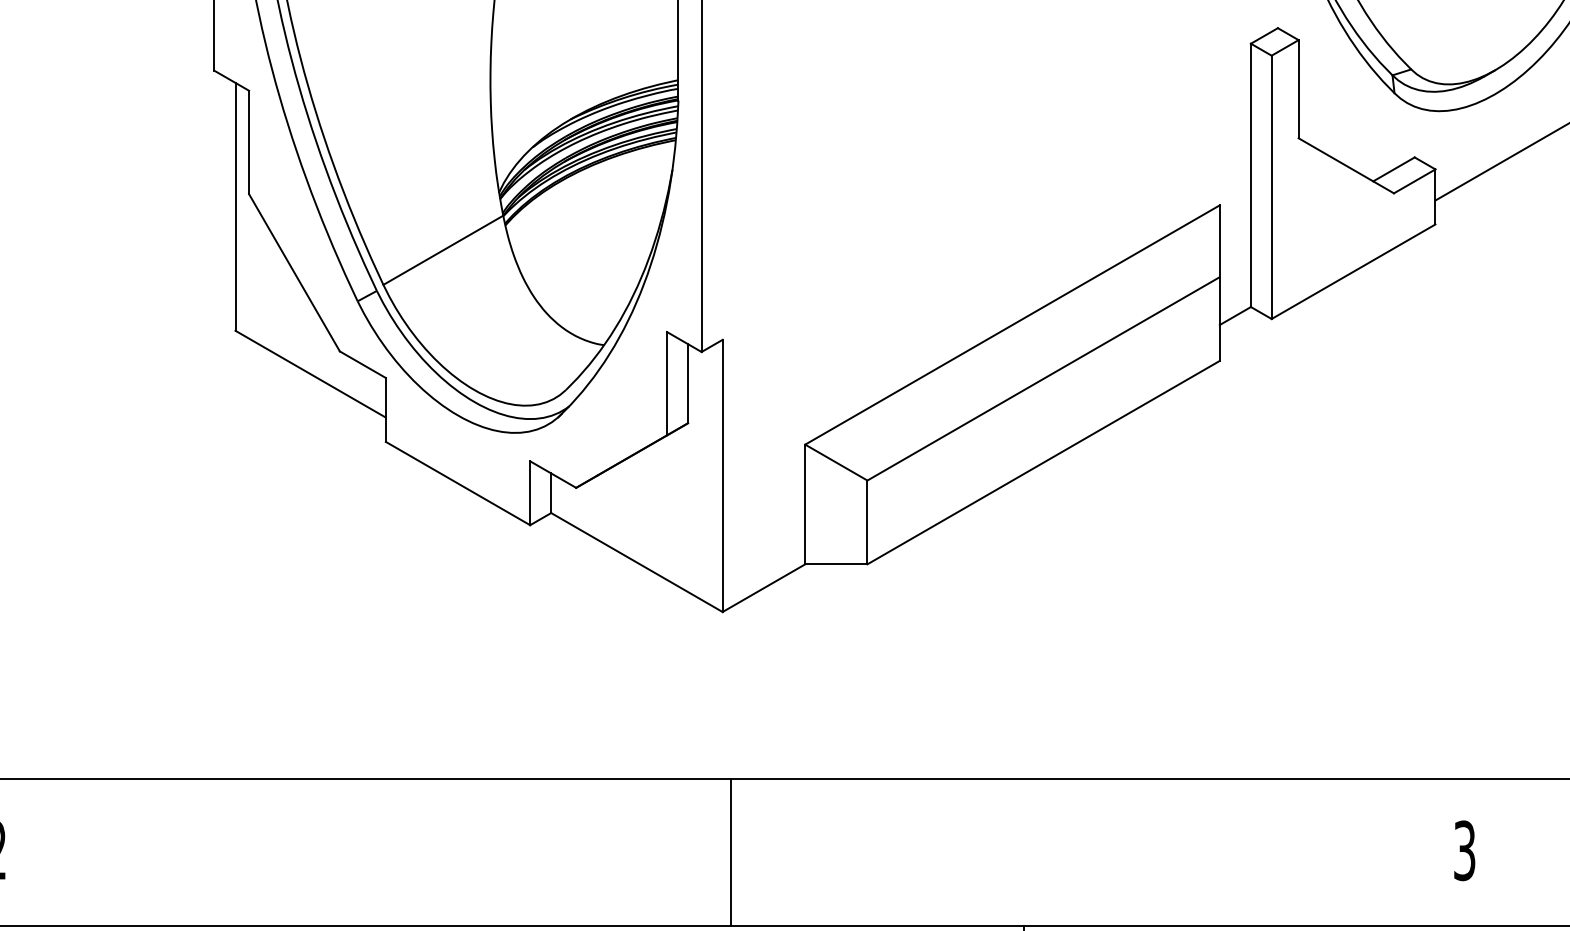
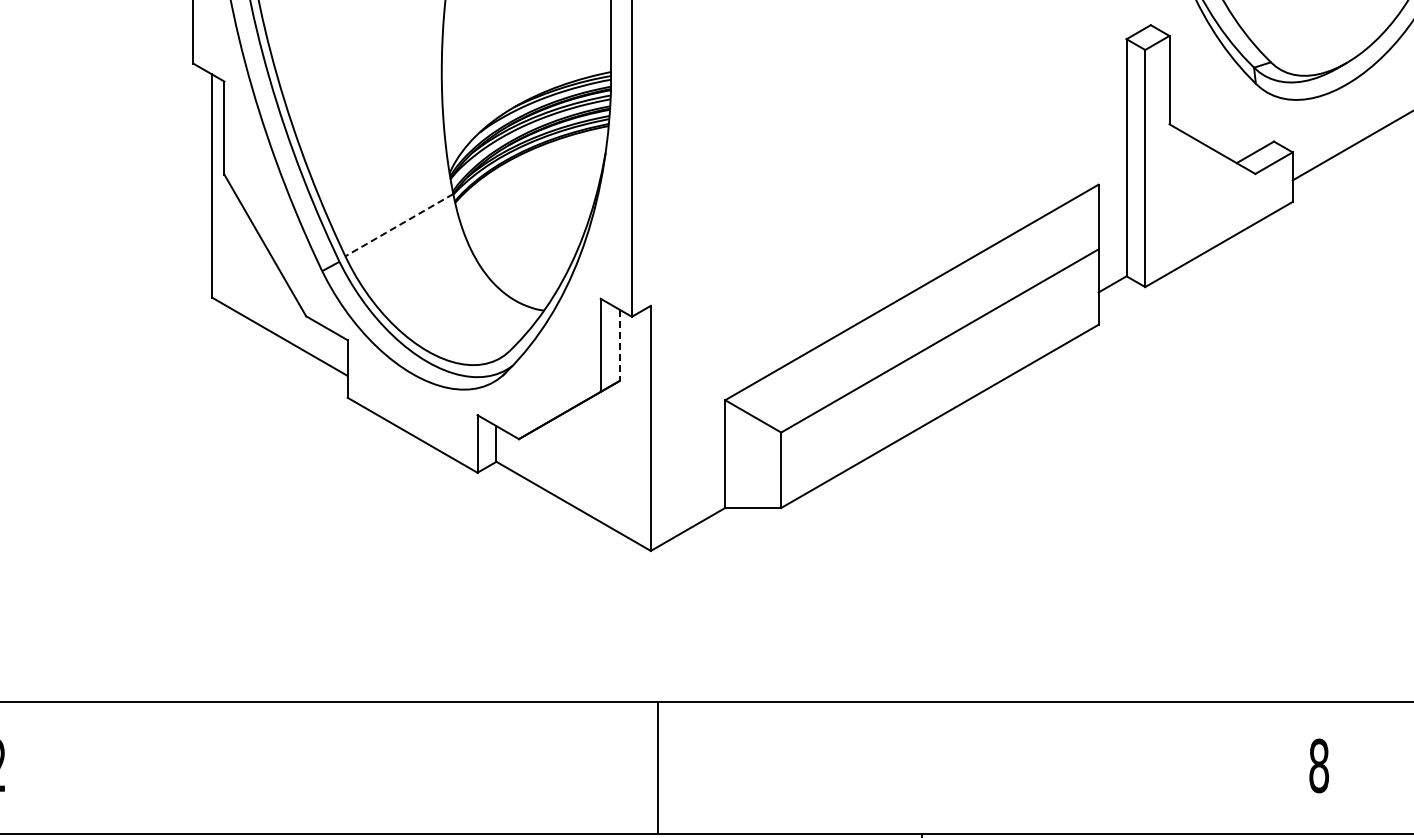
line: (442, 250) -> (398, 225), solid -> dashed
line: (687, 383) -> (619, 345), solid -> dashed
text: (1464, 850) -> (1318, 765), 3 -> 8

